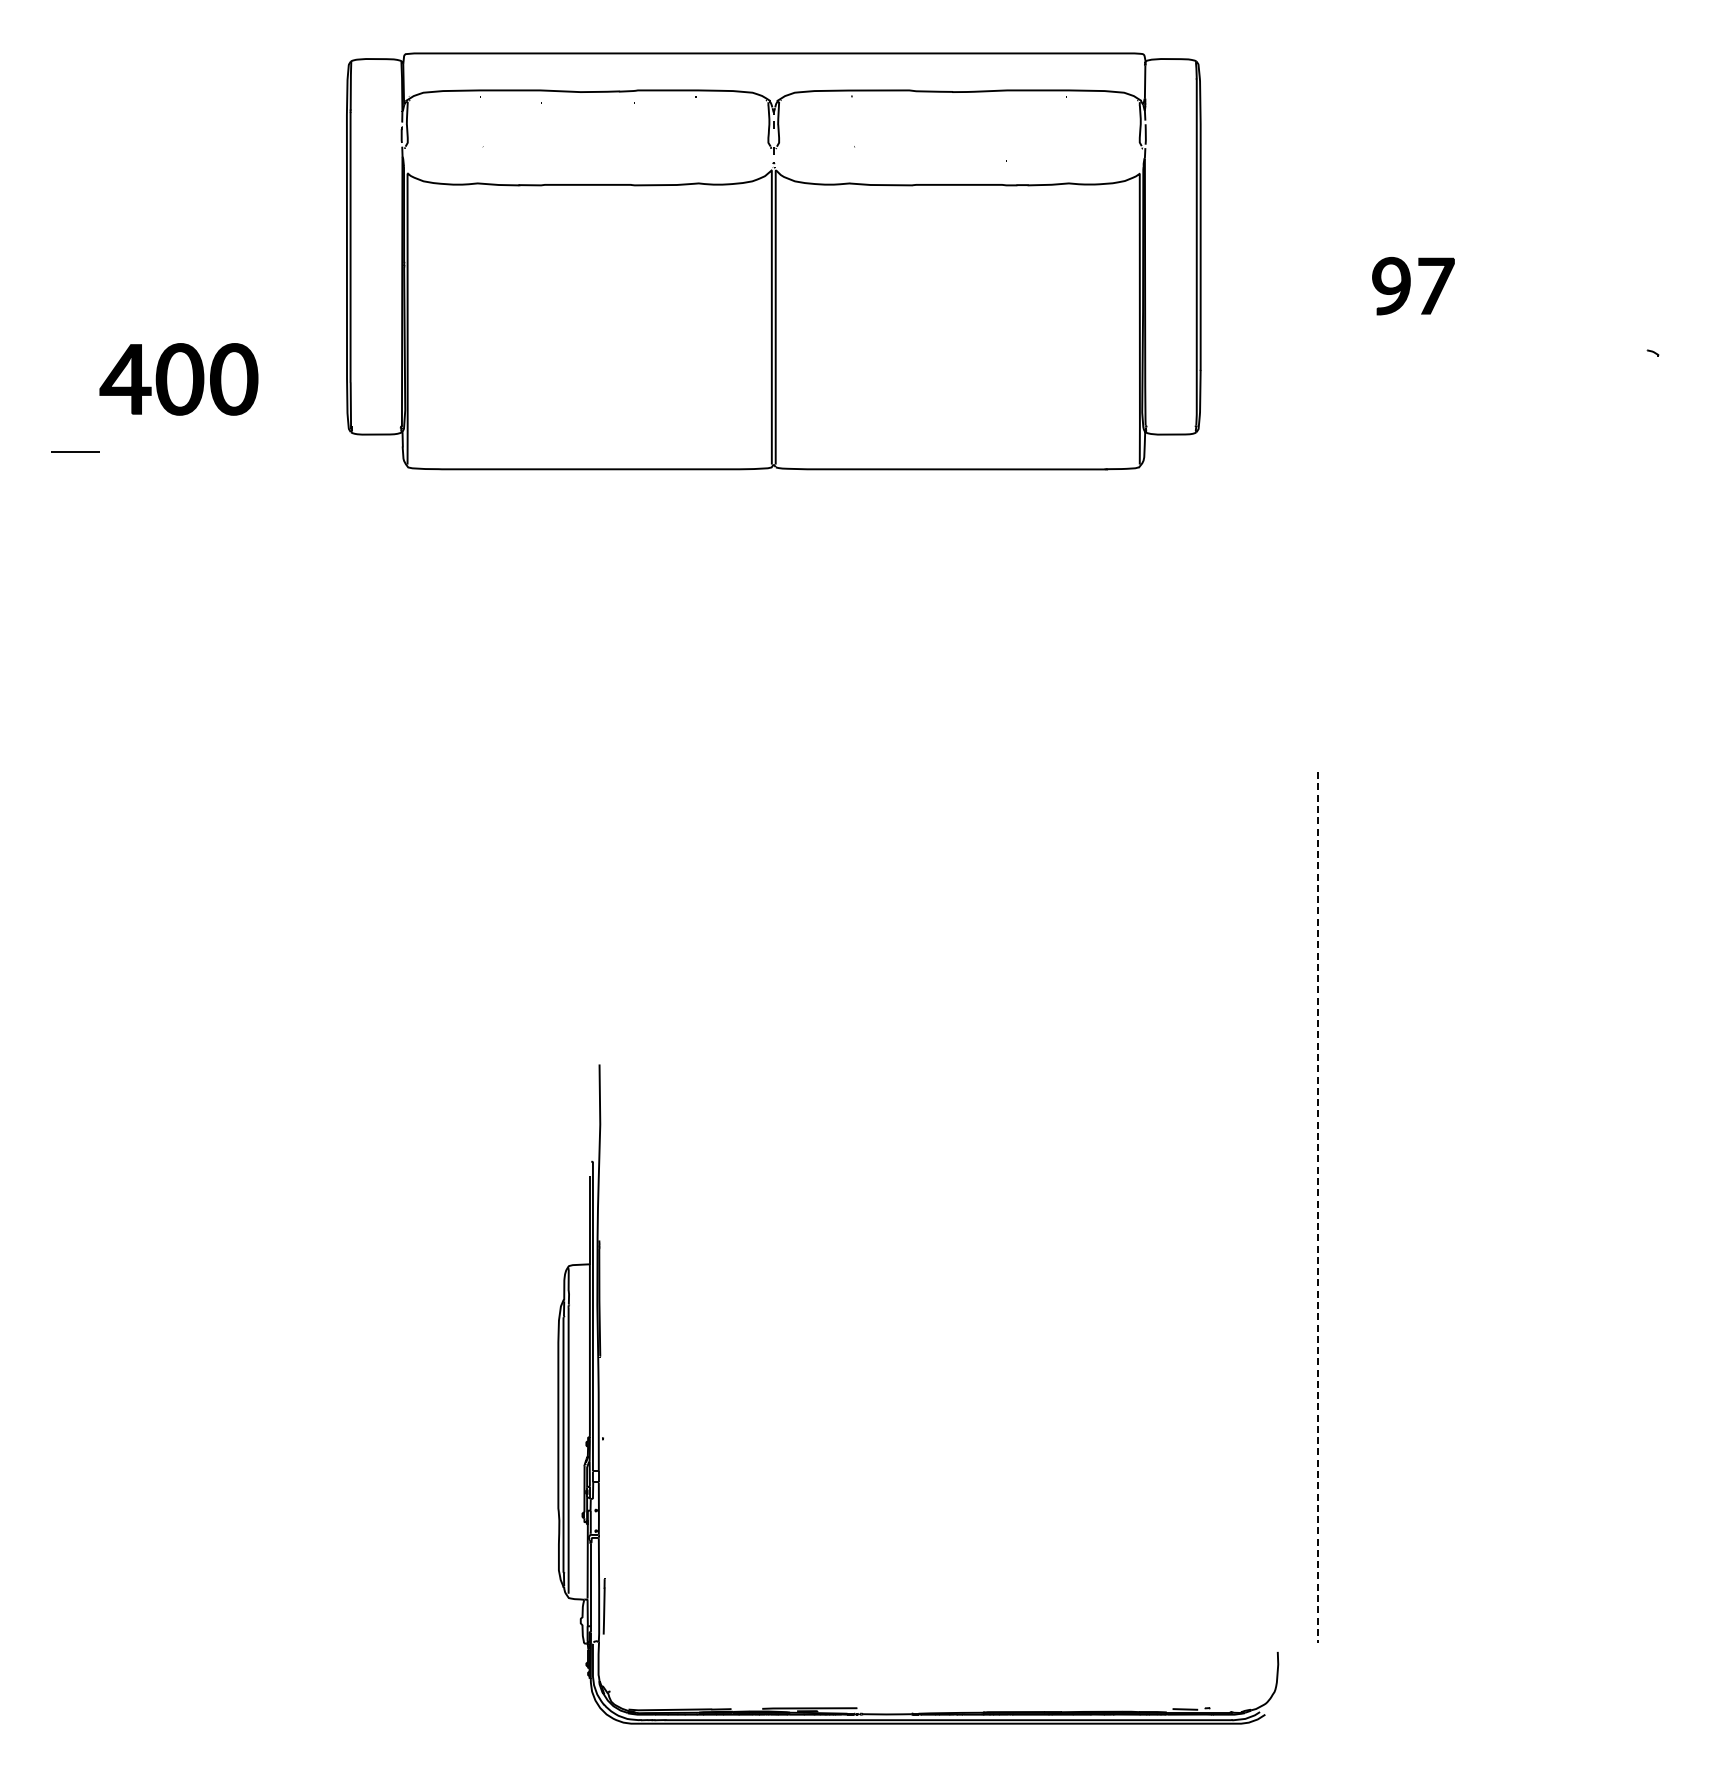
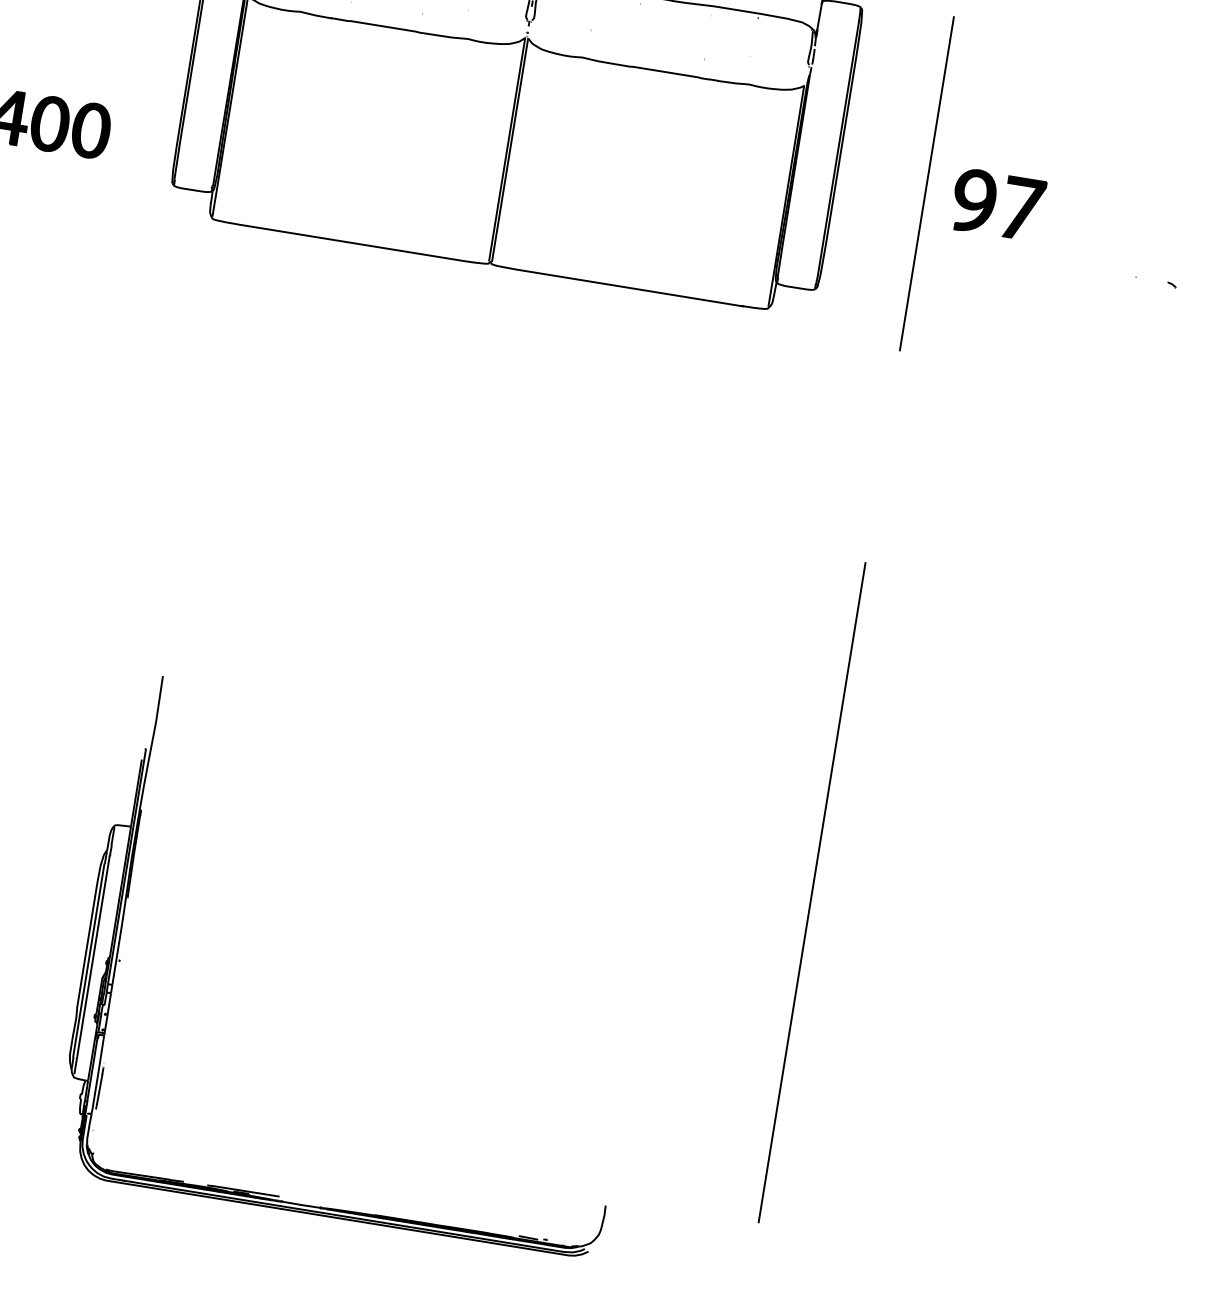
line: (1317, 273) -> (926, 183), added
part: (1413, 285) -> (998, 204), size x1.43
line: (1317, 1208) -> (811, 893), dashed -> solid
part: (603, 1437) -> (120, 959), moved

